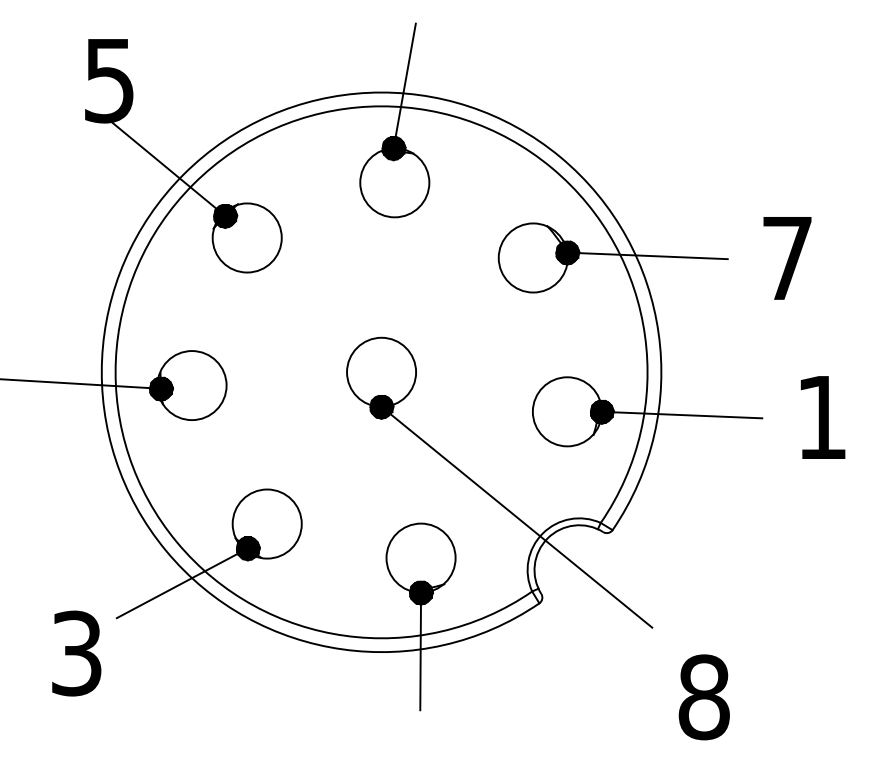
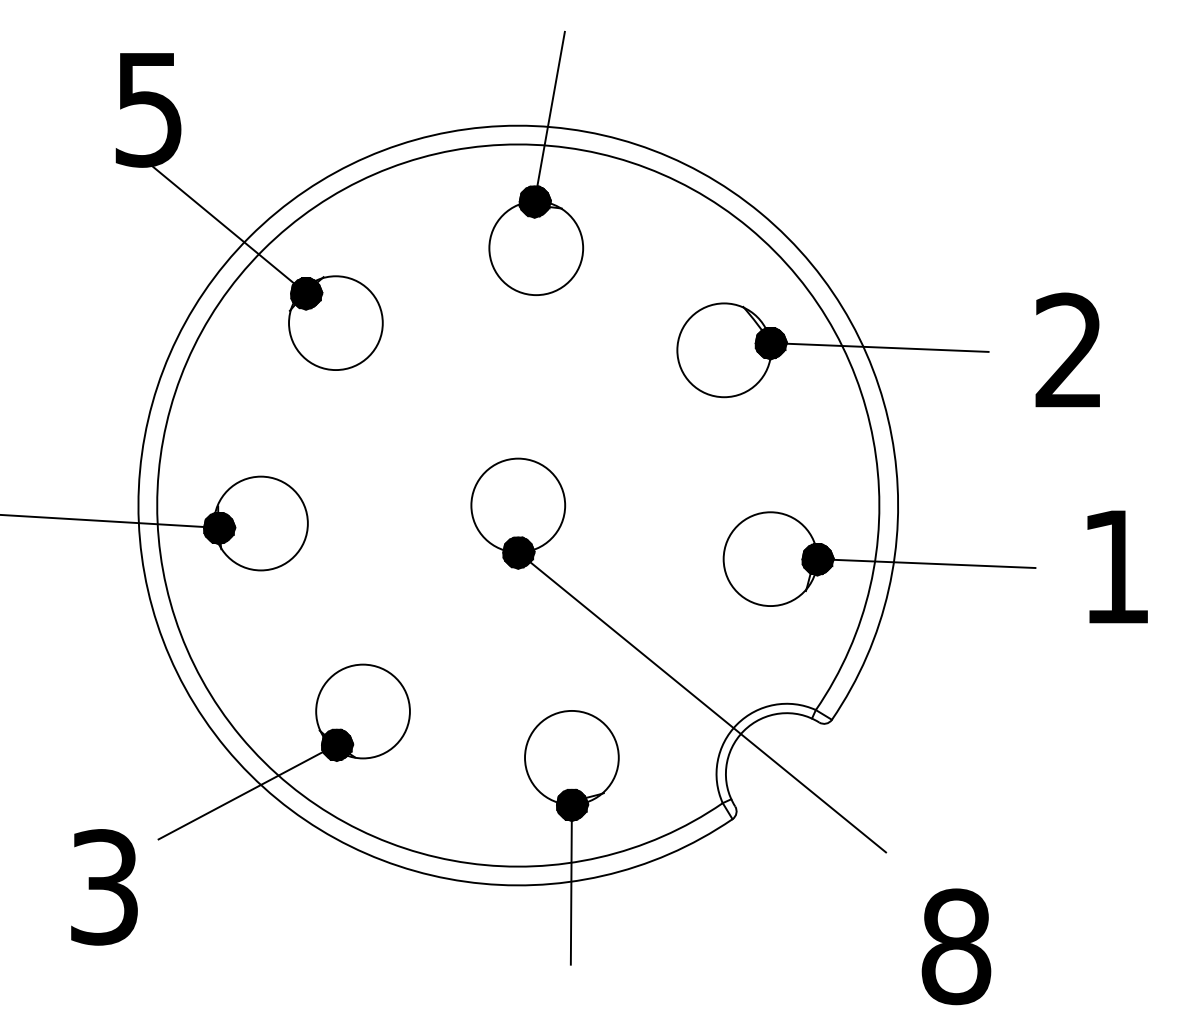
text: (786, 257) -> (1068, 349), 7 -> 2

